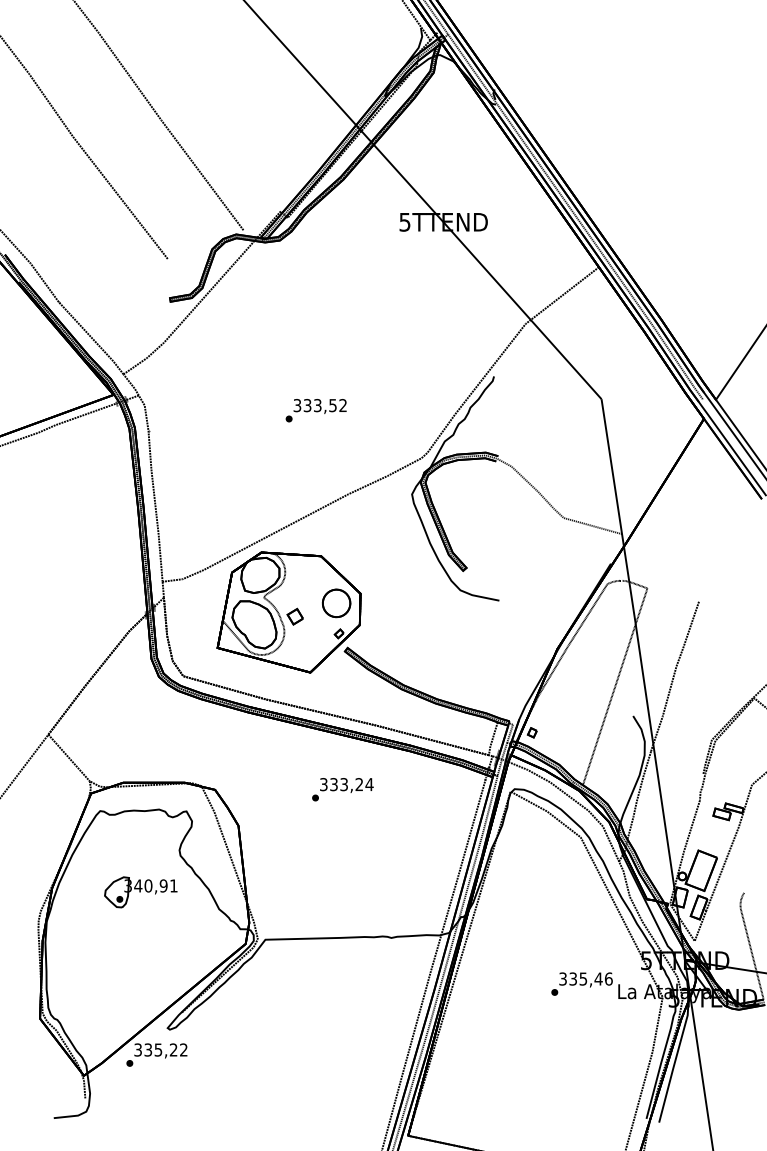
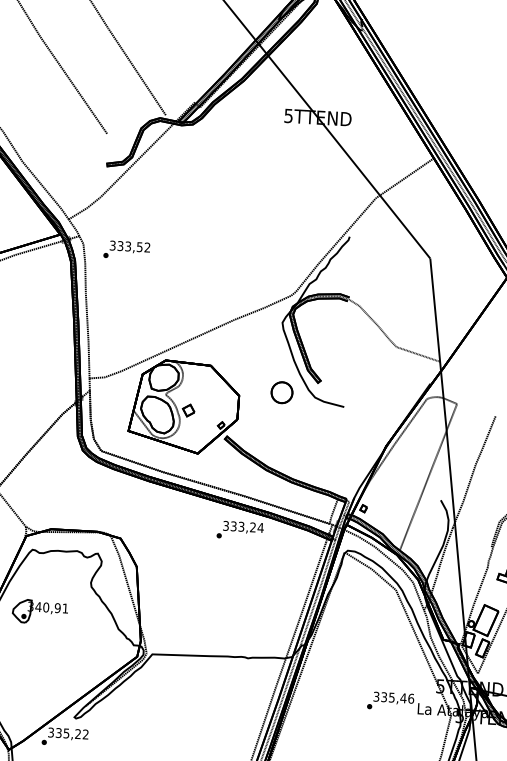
text: (315, 410) -> (126, 250), moved
part: (336, 603) -> (281, 392), moved
text: (342, 789) -> (240, 530), moved
part: (140, 892) -> (39, 612), moved

